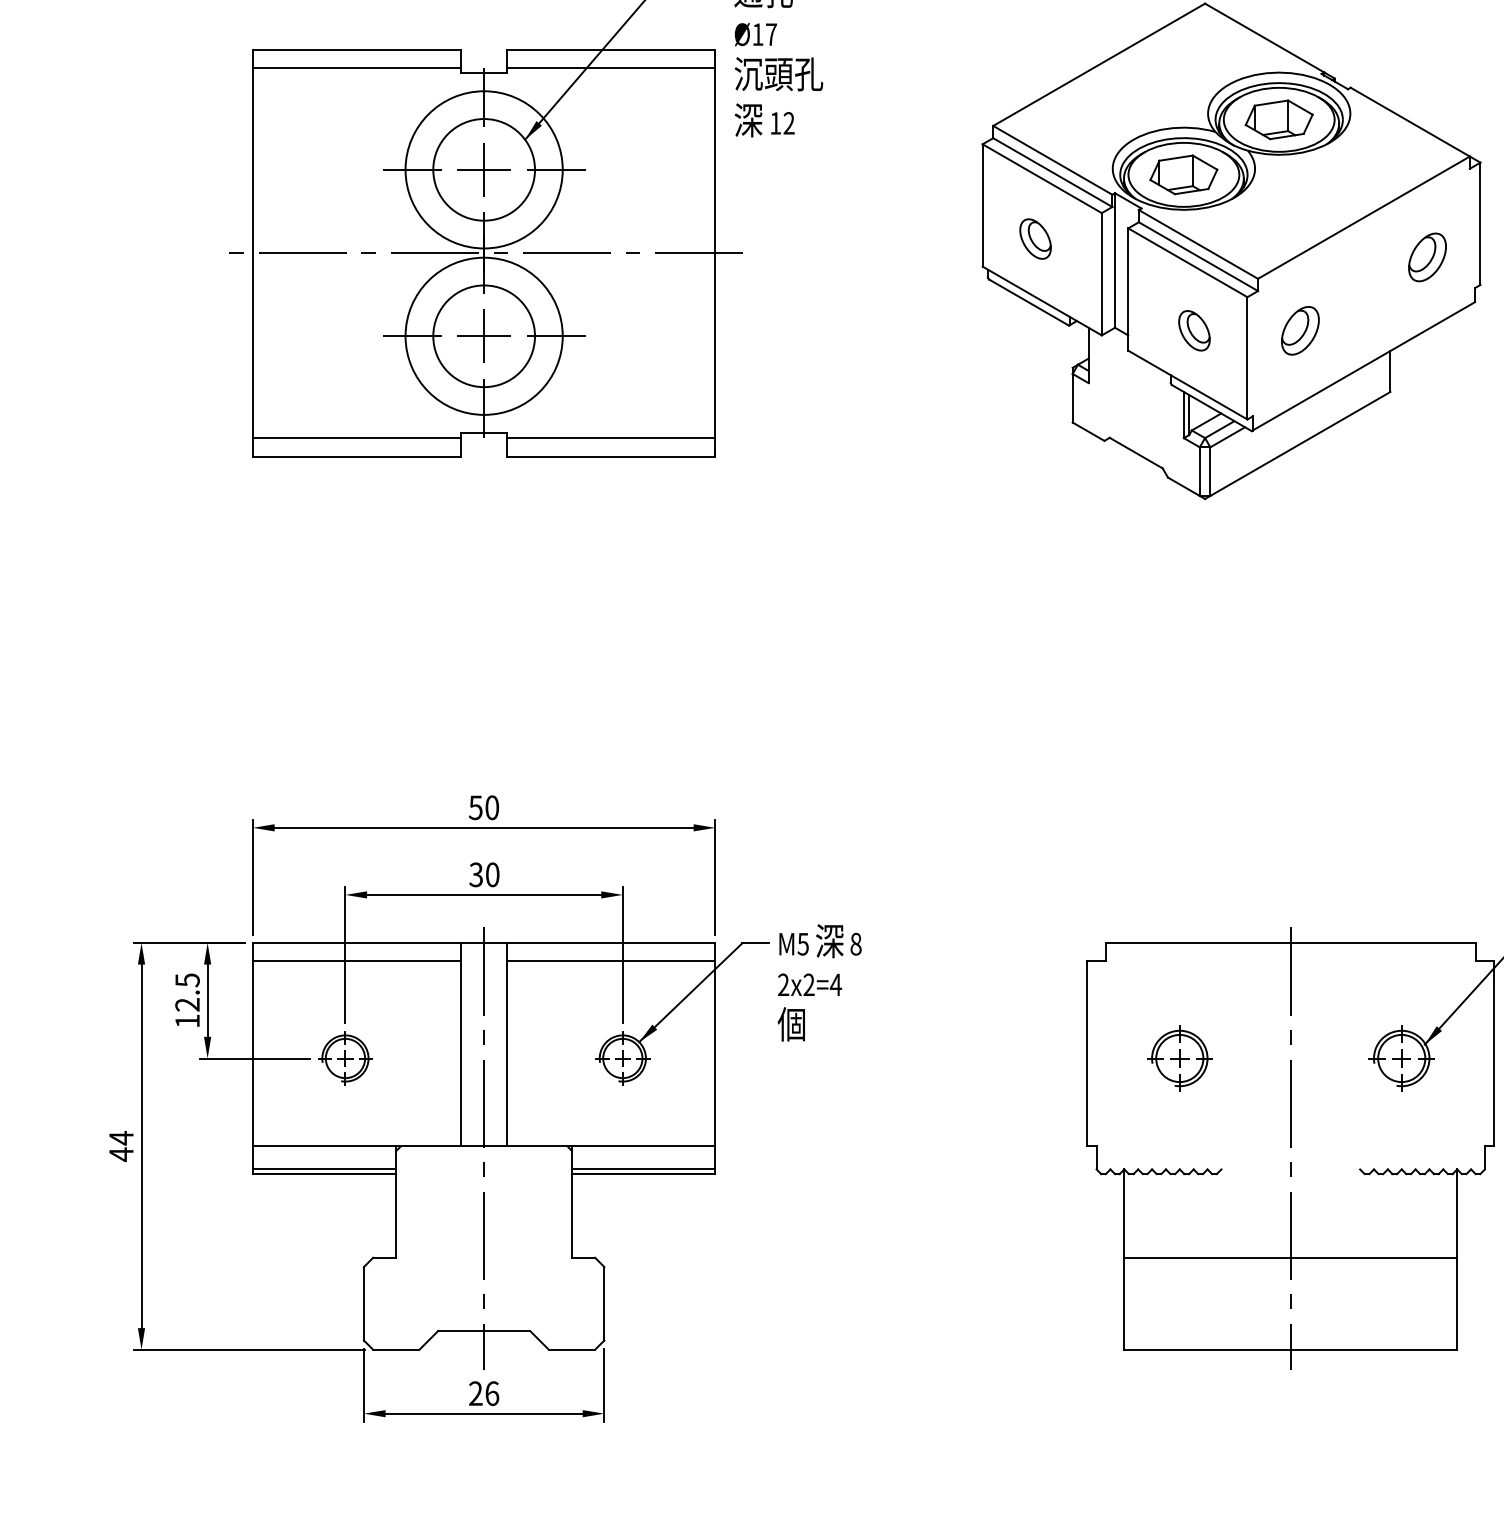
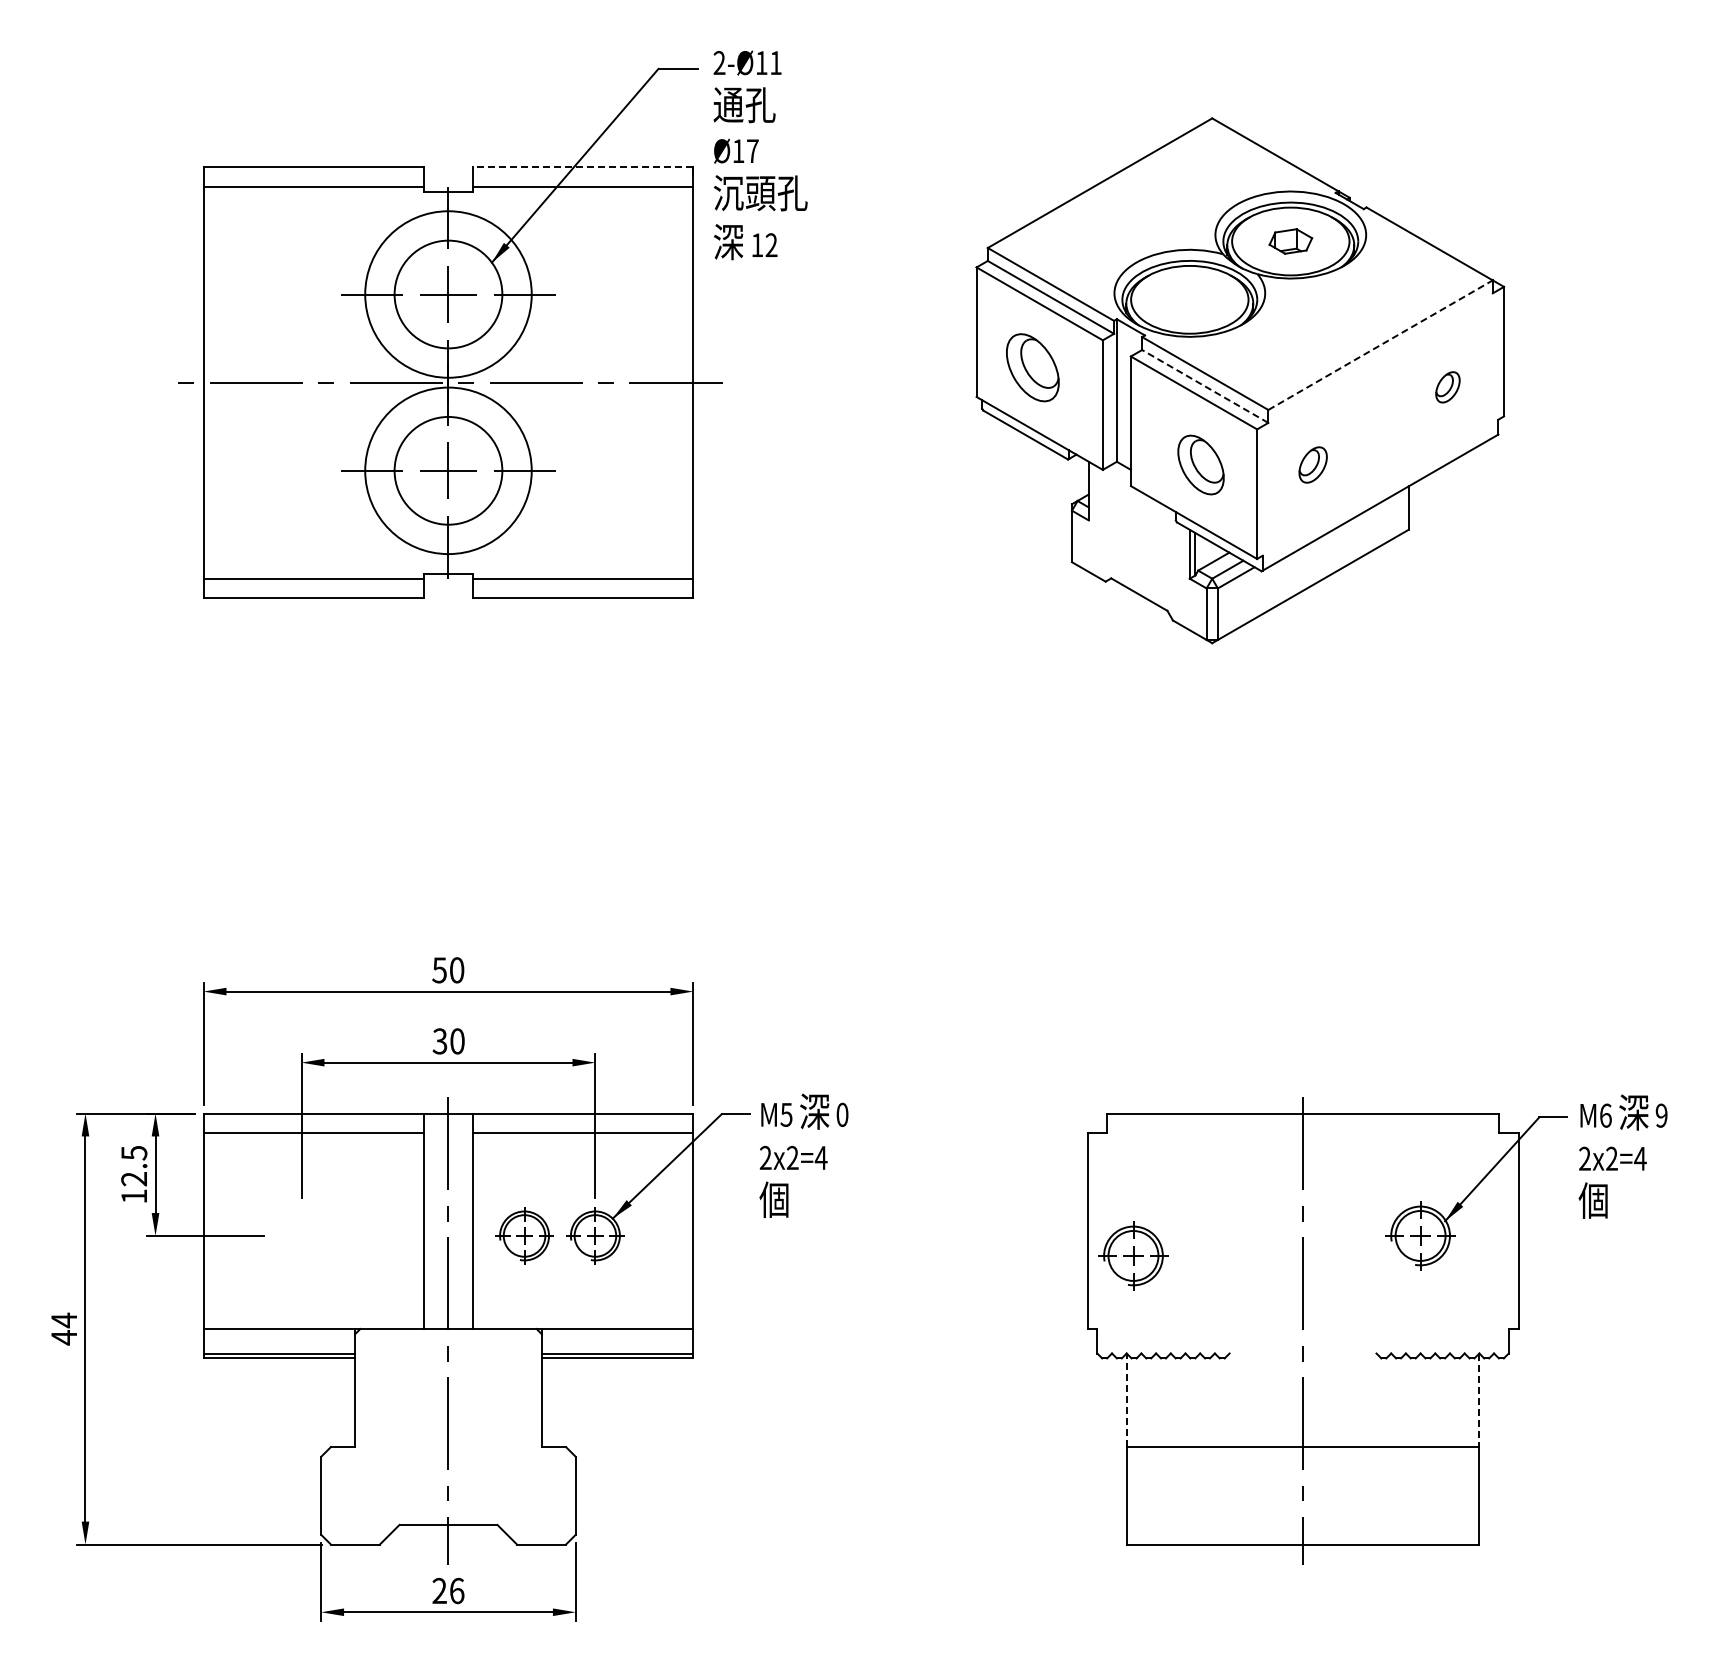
line: (610, 49) -> (582, 167), solid -> dashed
part: (1278, 119) -> (1290, 241), size x0.6
part: (1183, 174) -> (1189, 299), removed
line: (1363, 217) -> (1380, 345), solid -> dashed
part: (1035, 238) -> (1032, 367), size x1.6
line: (1198, 256) -> (1205, 386), solid -> dashed
part: (1427, 257) -> (1447, 387), size x0.6
part: (1193, 330) -> (1200, 464), size x1.4
part: (1299, 330) -> (1312, 464), size x0.7
text: (856, 943) -> (842, 1114), 8 -> 0
part: (345, 1058) -> (524, 1235), moved
part: (1179, 1058) -> (1133, 1255), moved
line: (1124, 1213) -> (1126, 1400), solid -> dashed
line: (1457, 1213) -> (1479, 1400), solid -> dashed

